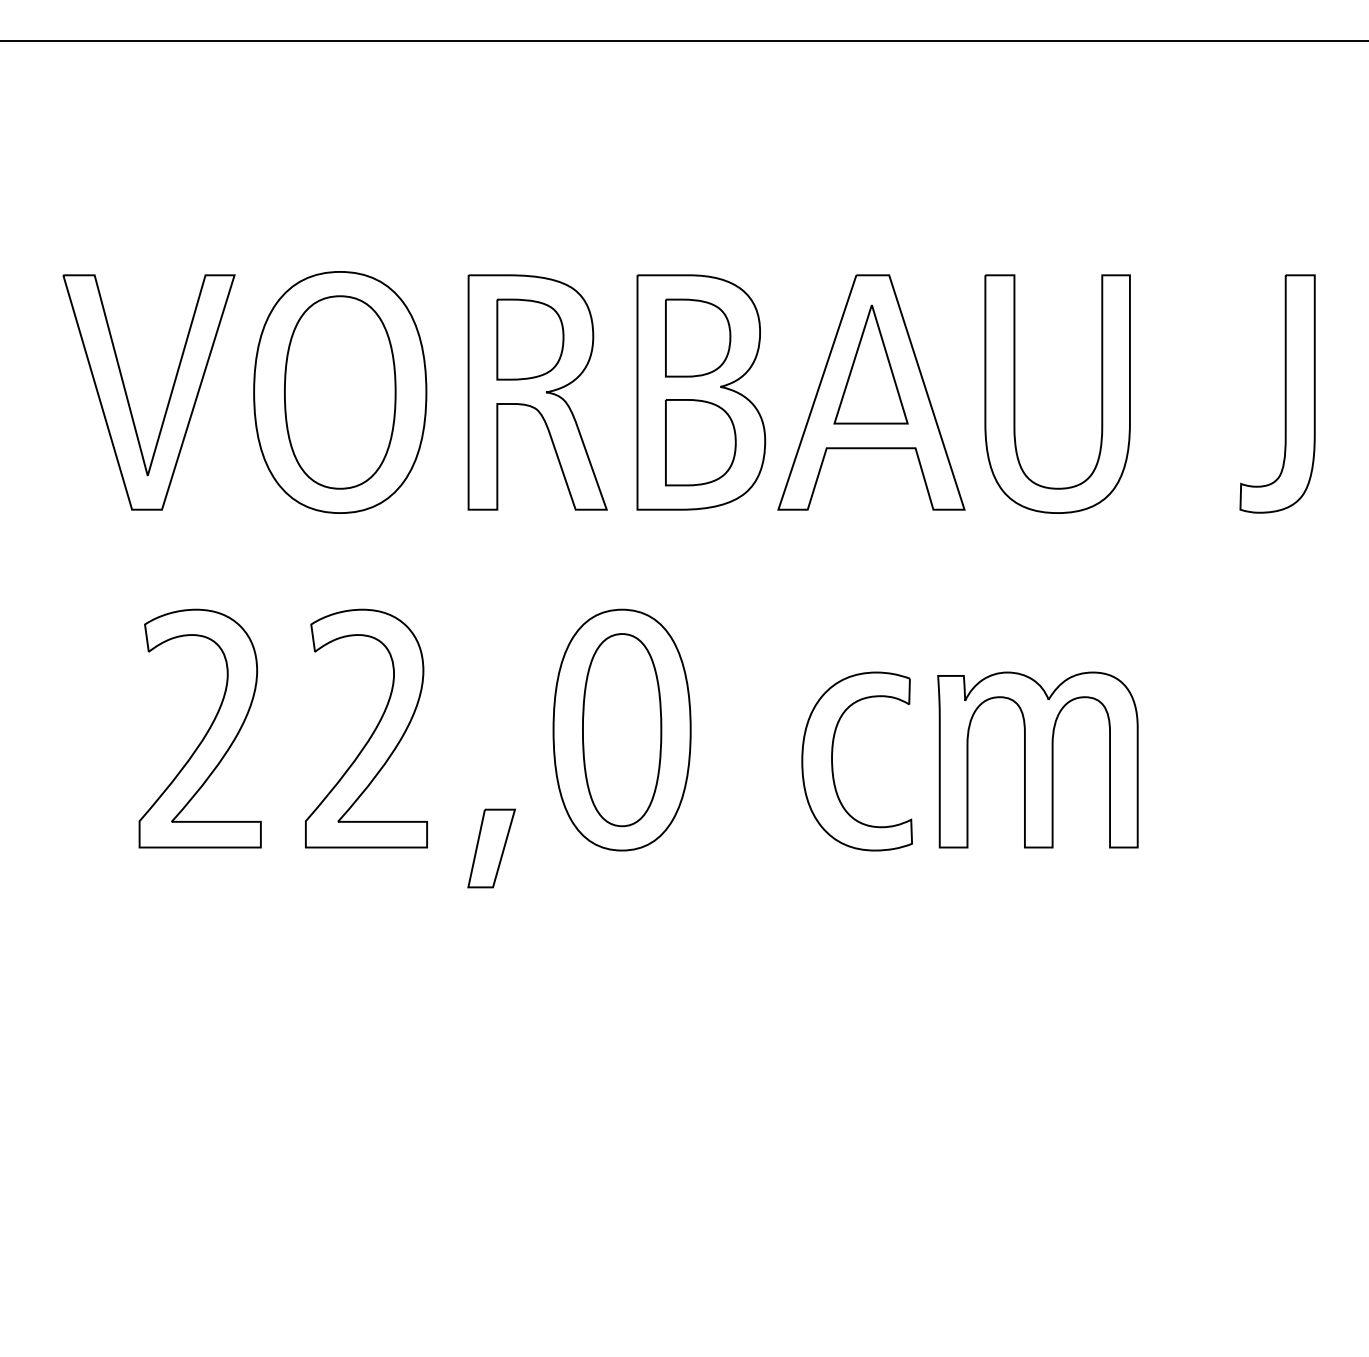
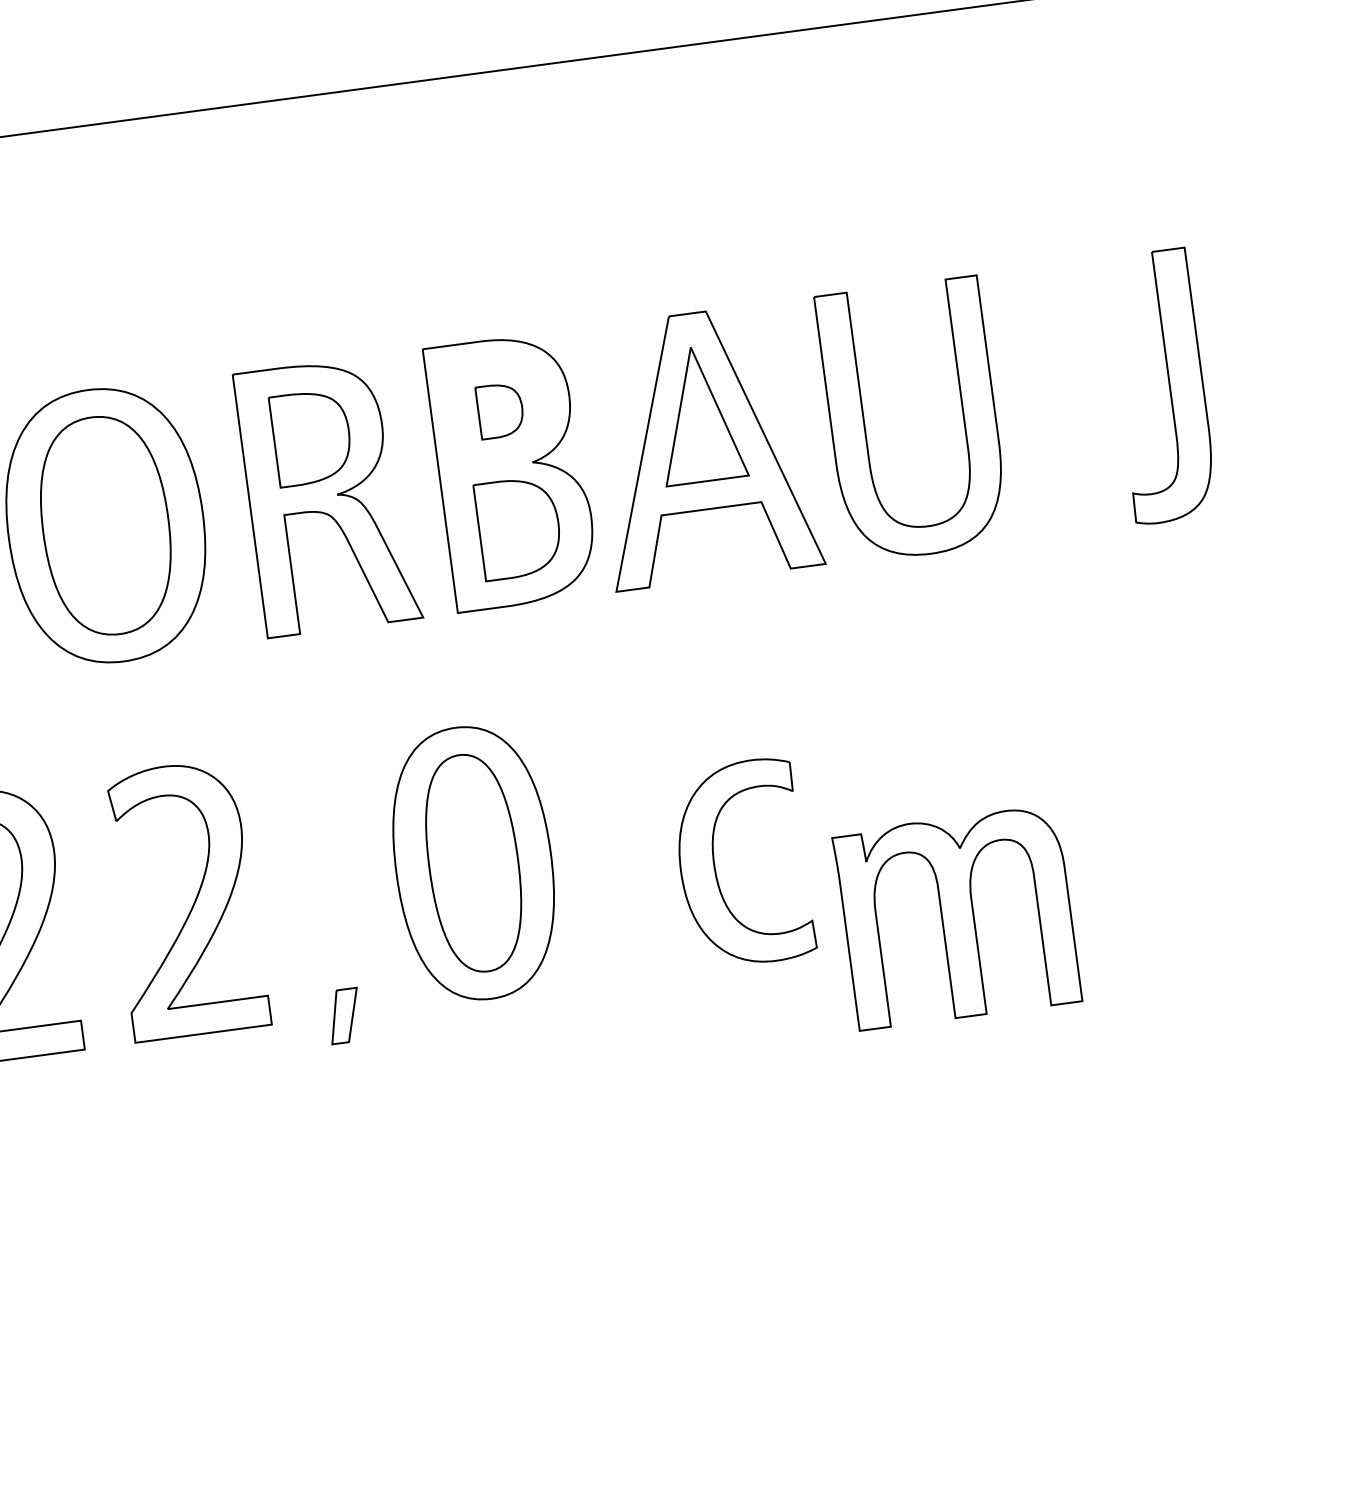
part: (698, 337) -> (500, 410), size x0.6
part: (1037, 759) -> (956, 917), moved
part: (491, 848) -> (344, 1016), size x0.6

